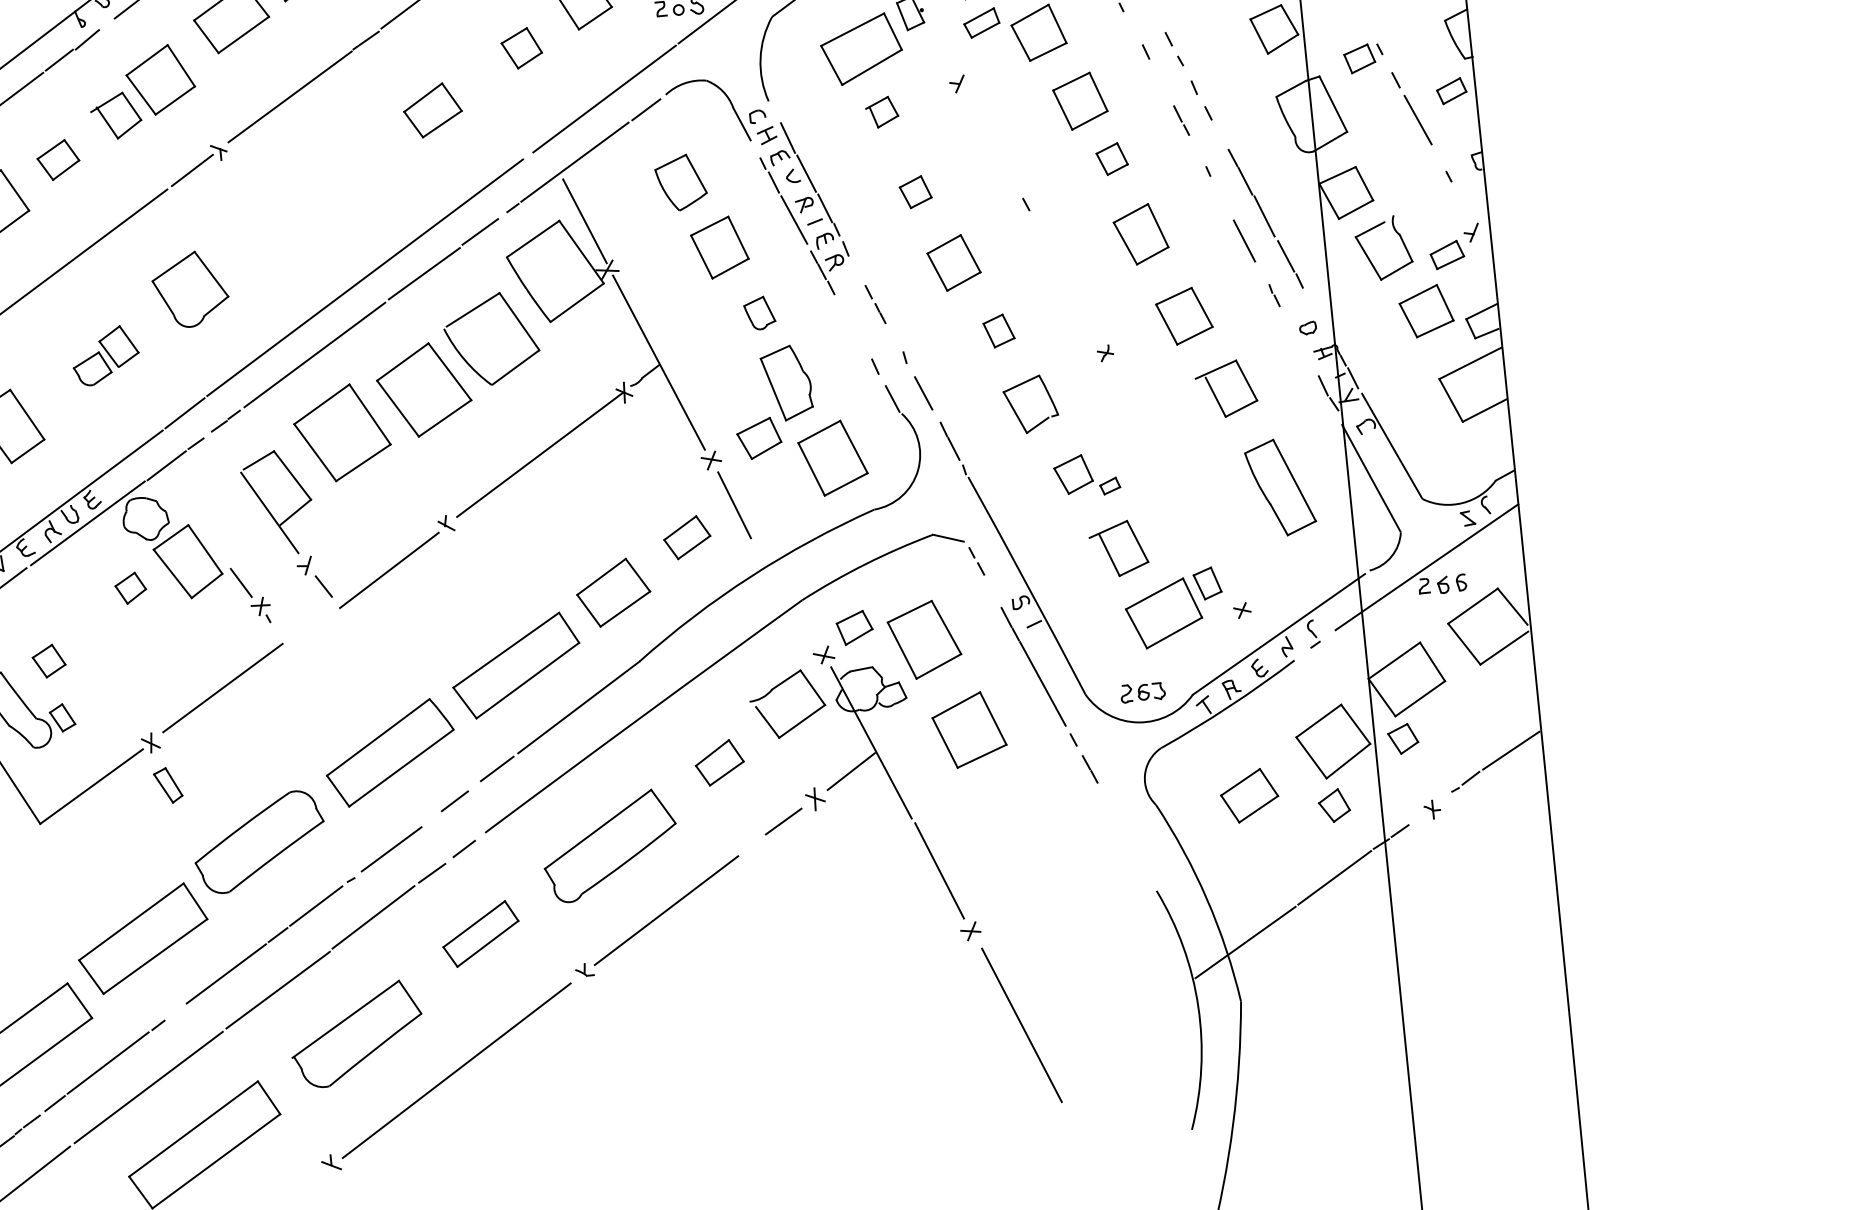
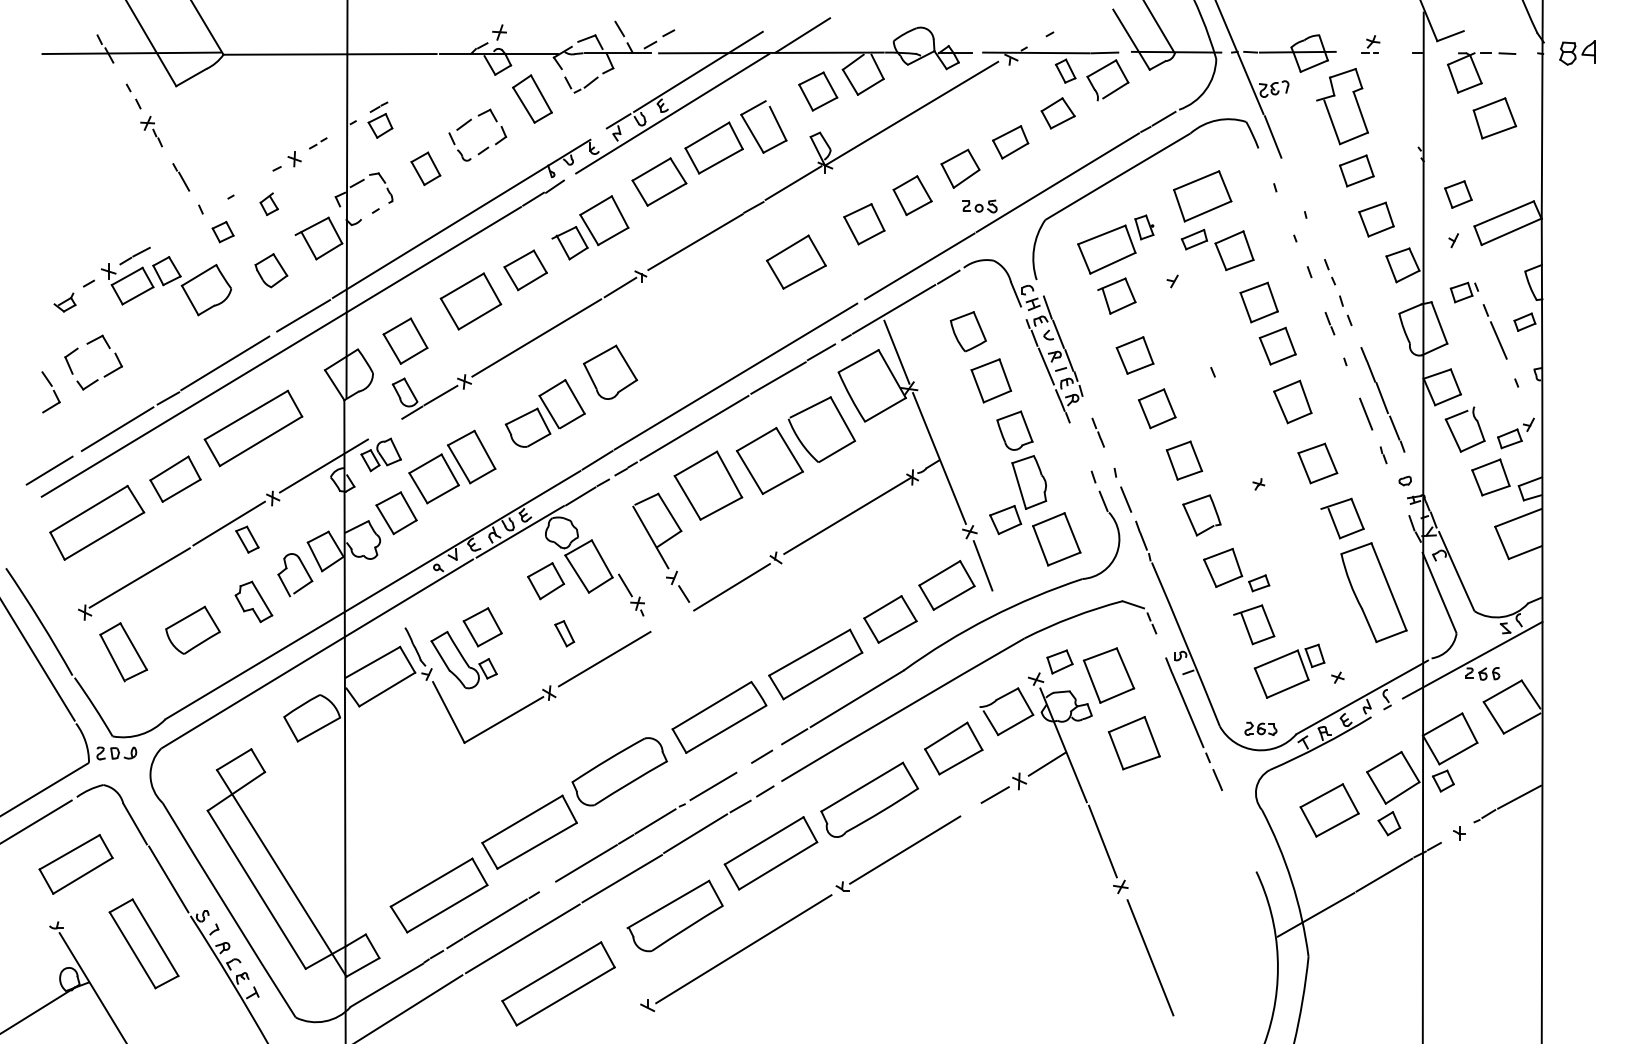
part: (521, 48) -> (864, 224), size x1.43
part: (432, 109) -> (796, 261), size x1.43
part: (881, 111) -> (1116, 295), size x1.67
part: (1111, 158) -> (1277, 345), size x1.67
part: (58, 160) -> (525, 270), size x1.43
part: (914, 192) -> (1134, 355), size x1.67
part: (759, 313) -> (1014, 430), size x1.67
part: (999, 330) -> (1184, 460), size x1.67
part: (104, 355) -> (544, 413), size x1.67
part: (1086, 474) -> (1236, 569), size x1.43
part: (1279, 487) -> (1373, 592), size x1.43
part: (686, 537) -> (946, 585), size x1.67
part: (131, 588) -> (546, 581), size x1.67
part: (48, 661) -> (482, 627), size x1.67
part: (719, 762) -> (953, 748), size x1.67
part: (168, 785) -> (564, 633), moved
part: (1249, 795) -> (1329, 810), size x1.43
part: (480, 934) -> (770, 853), size x1.67

